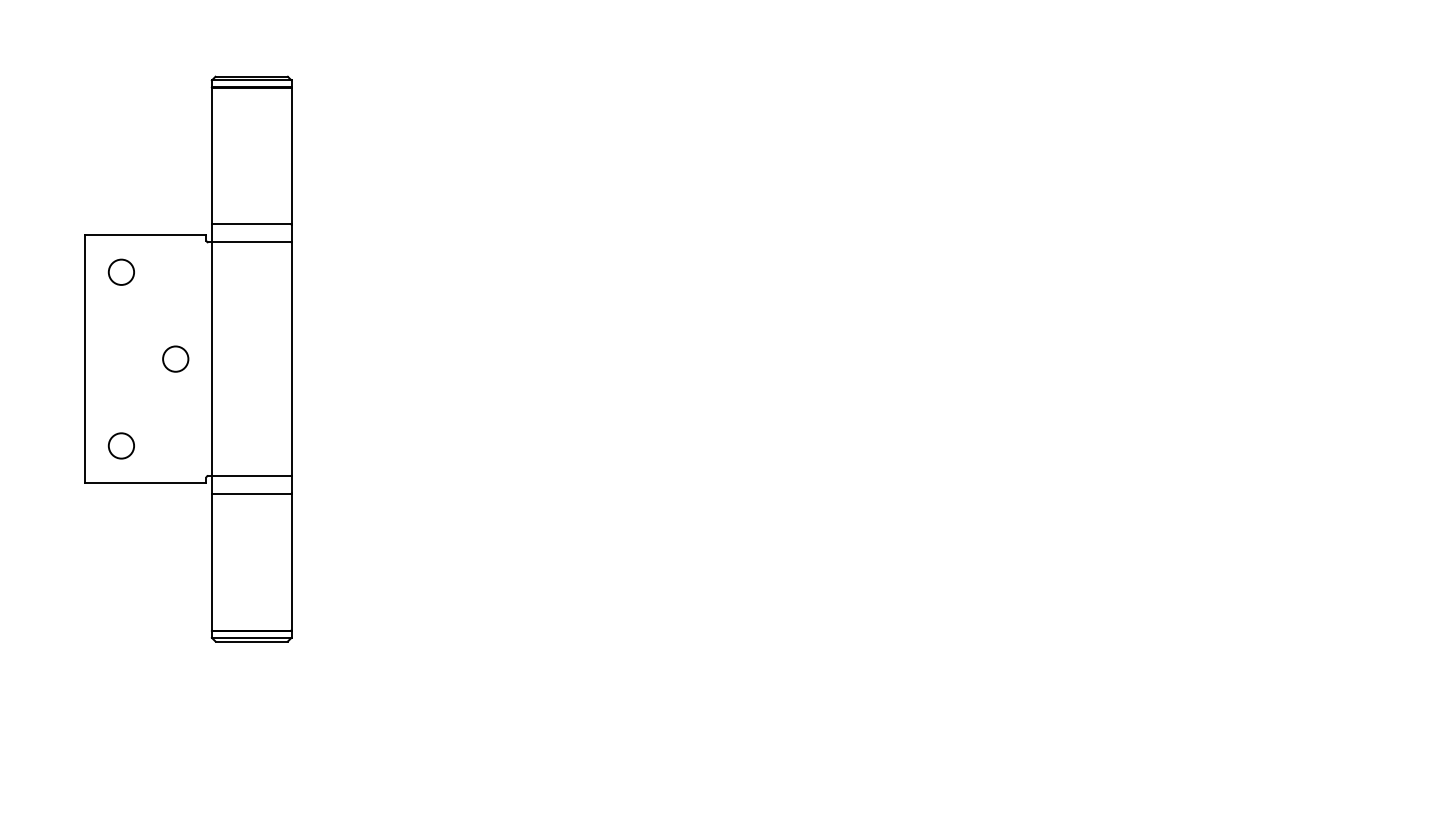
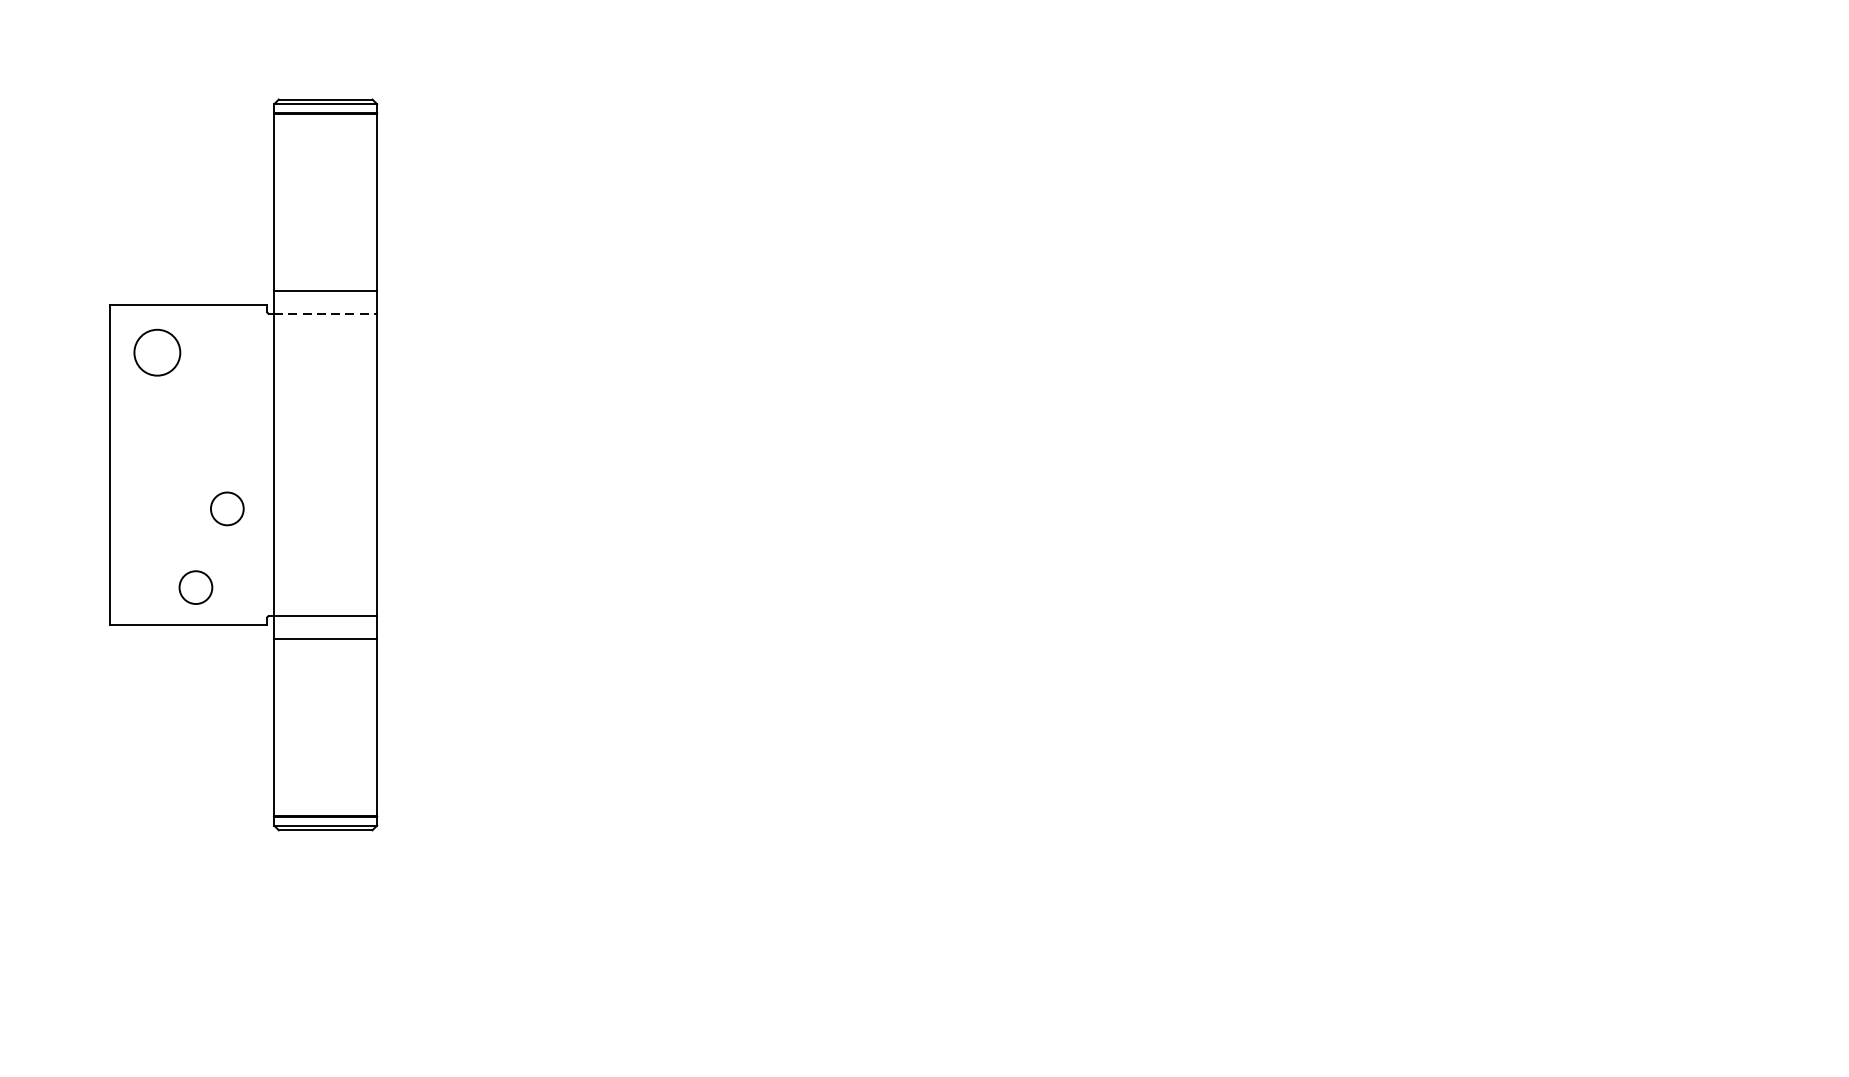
line: (251, 242) -> (325, 313), solid -> dashed
circle: (120, 271) -> (155, 351), size x1.4
circle: (175, 358) -> (227, 508), moved
circle: (120, 445) -> (194, 587), moved

